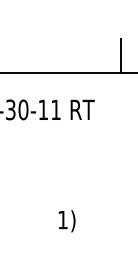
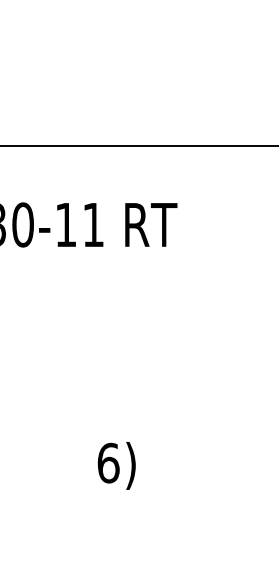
line: (121, 55) -> (235, 107), removed
text: (63, 219) -> (109, 462), 1) -> 6)

